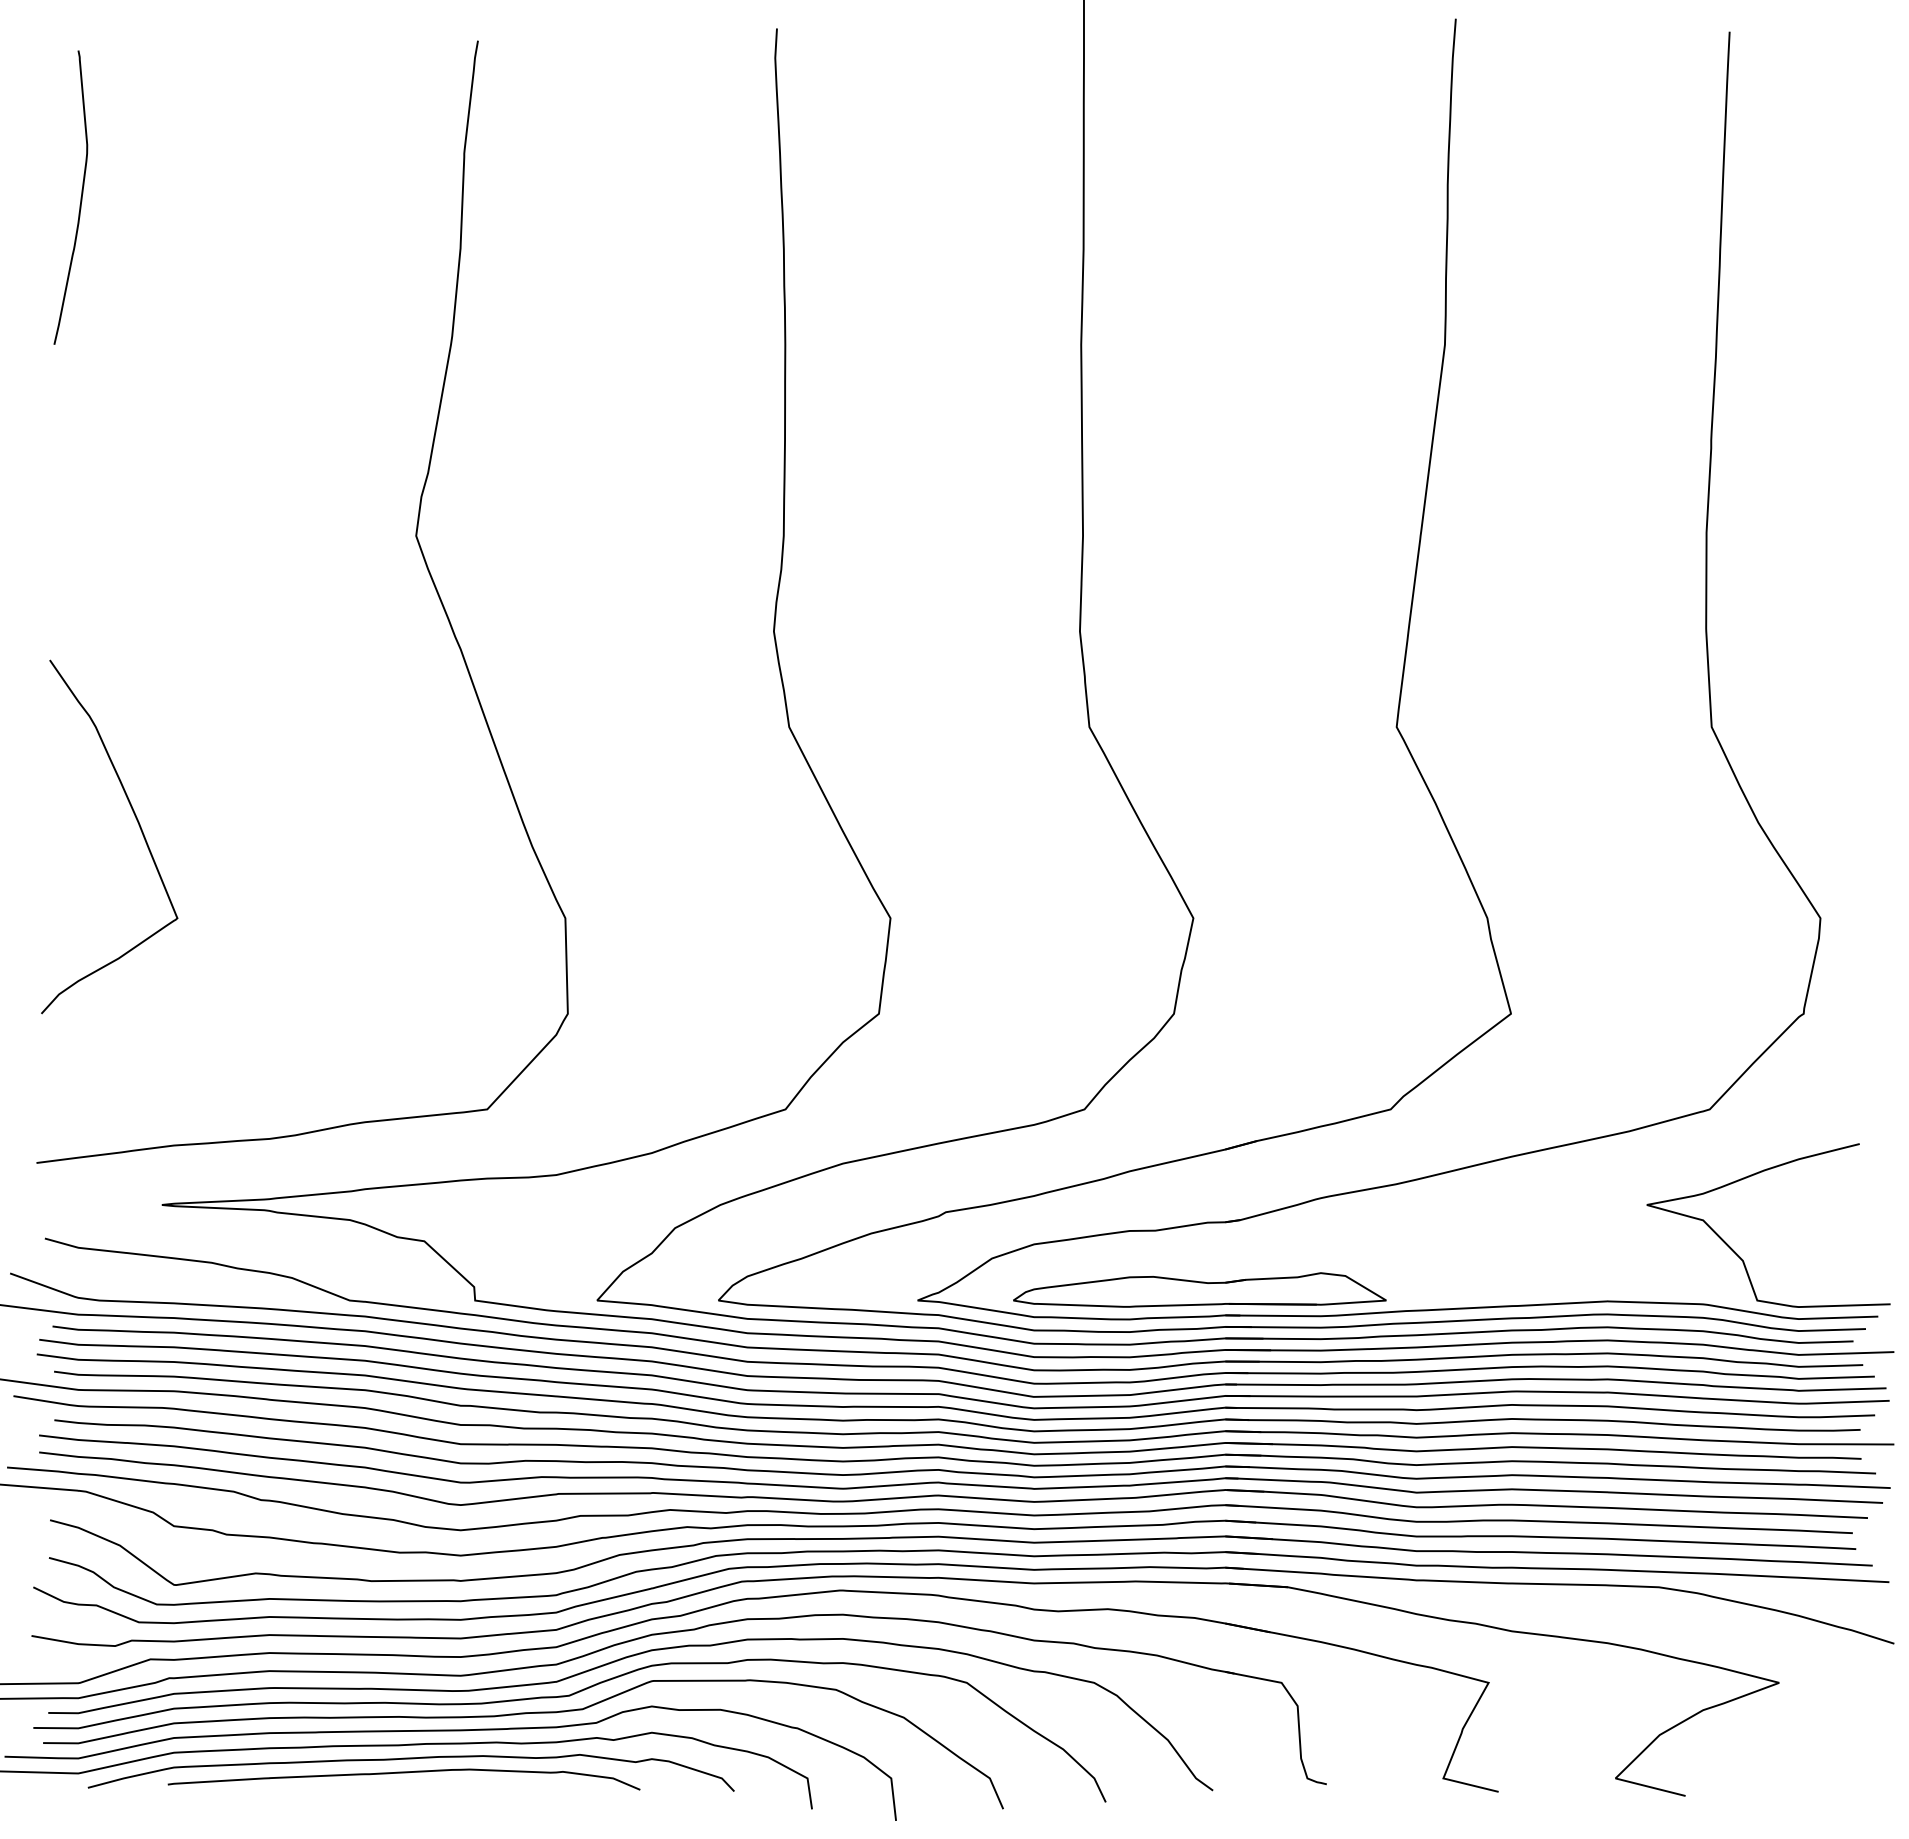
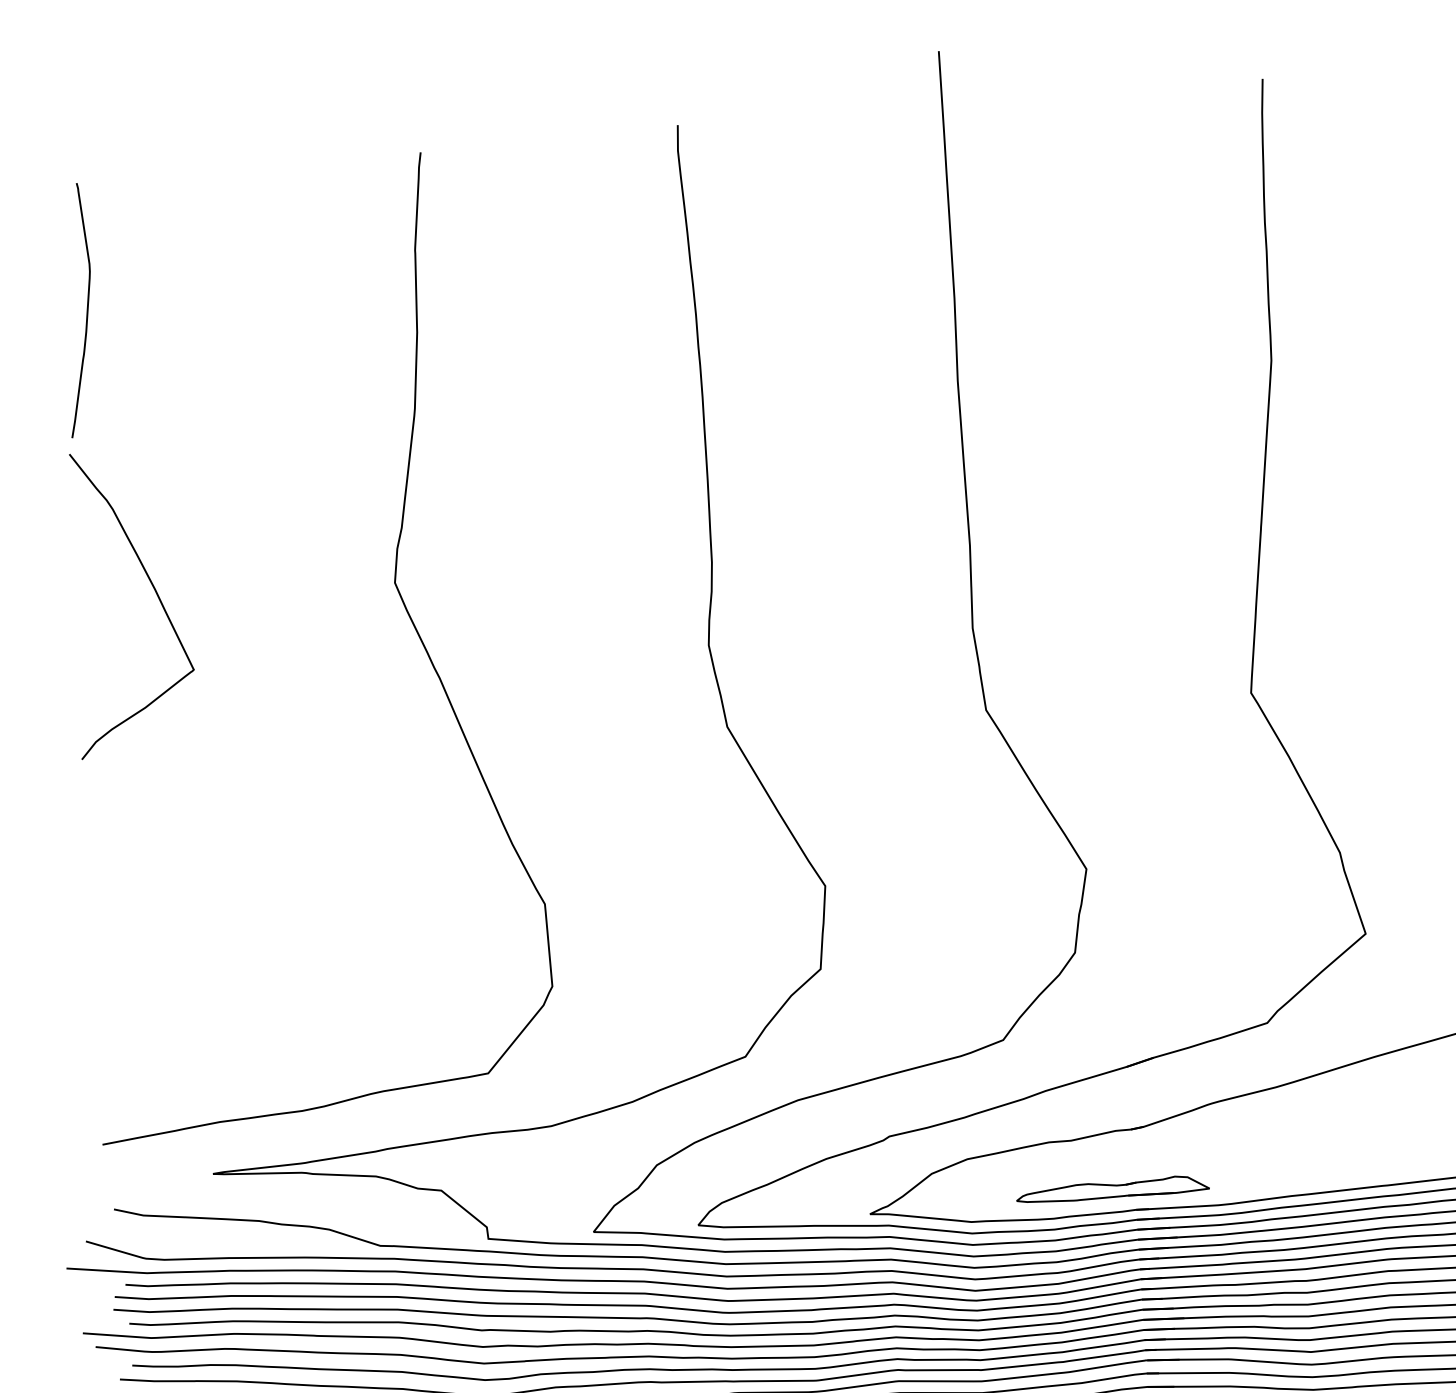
curve: (138, 825) -> (155, 591), moved
part: (1199, 1289) -> (1112, 1188), size x0.6

